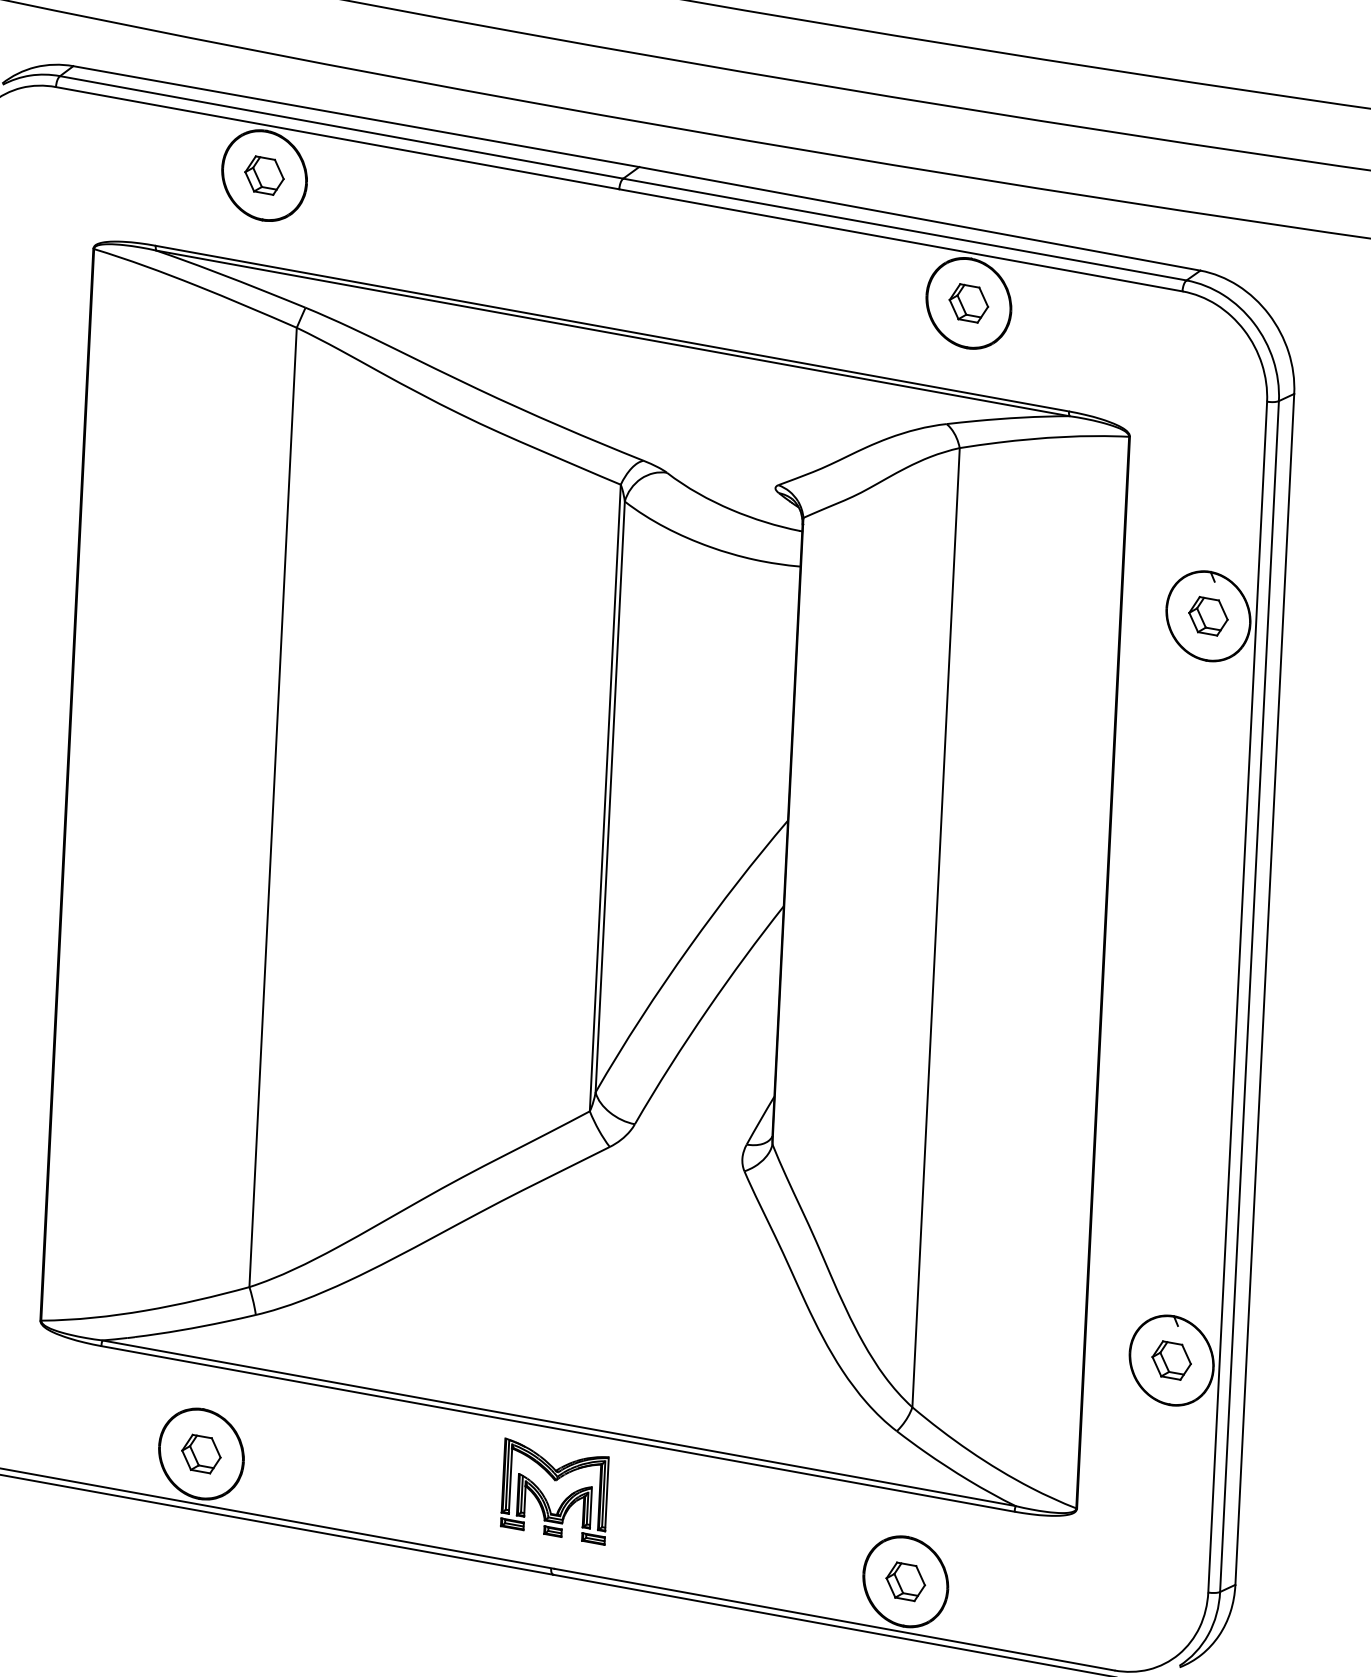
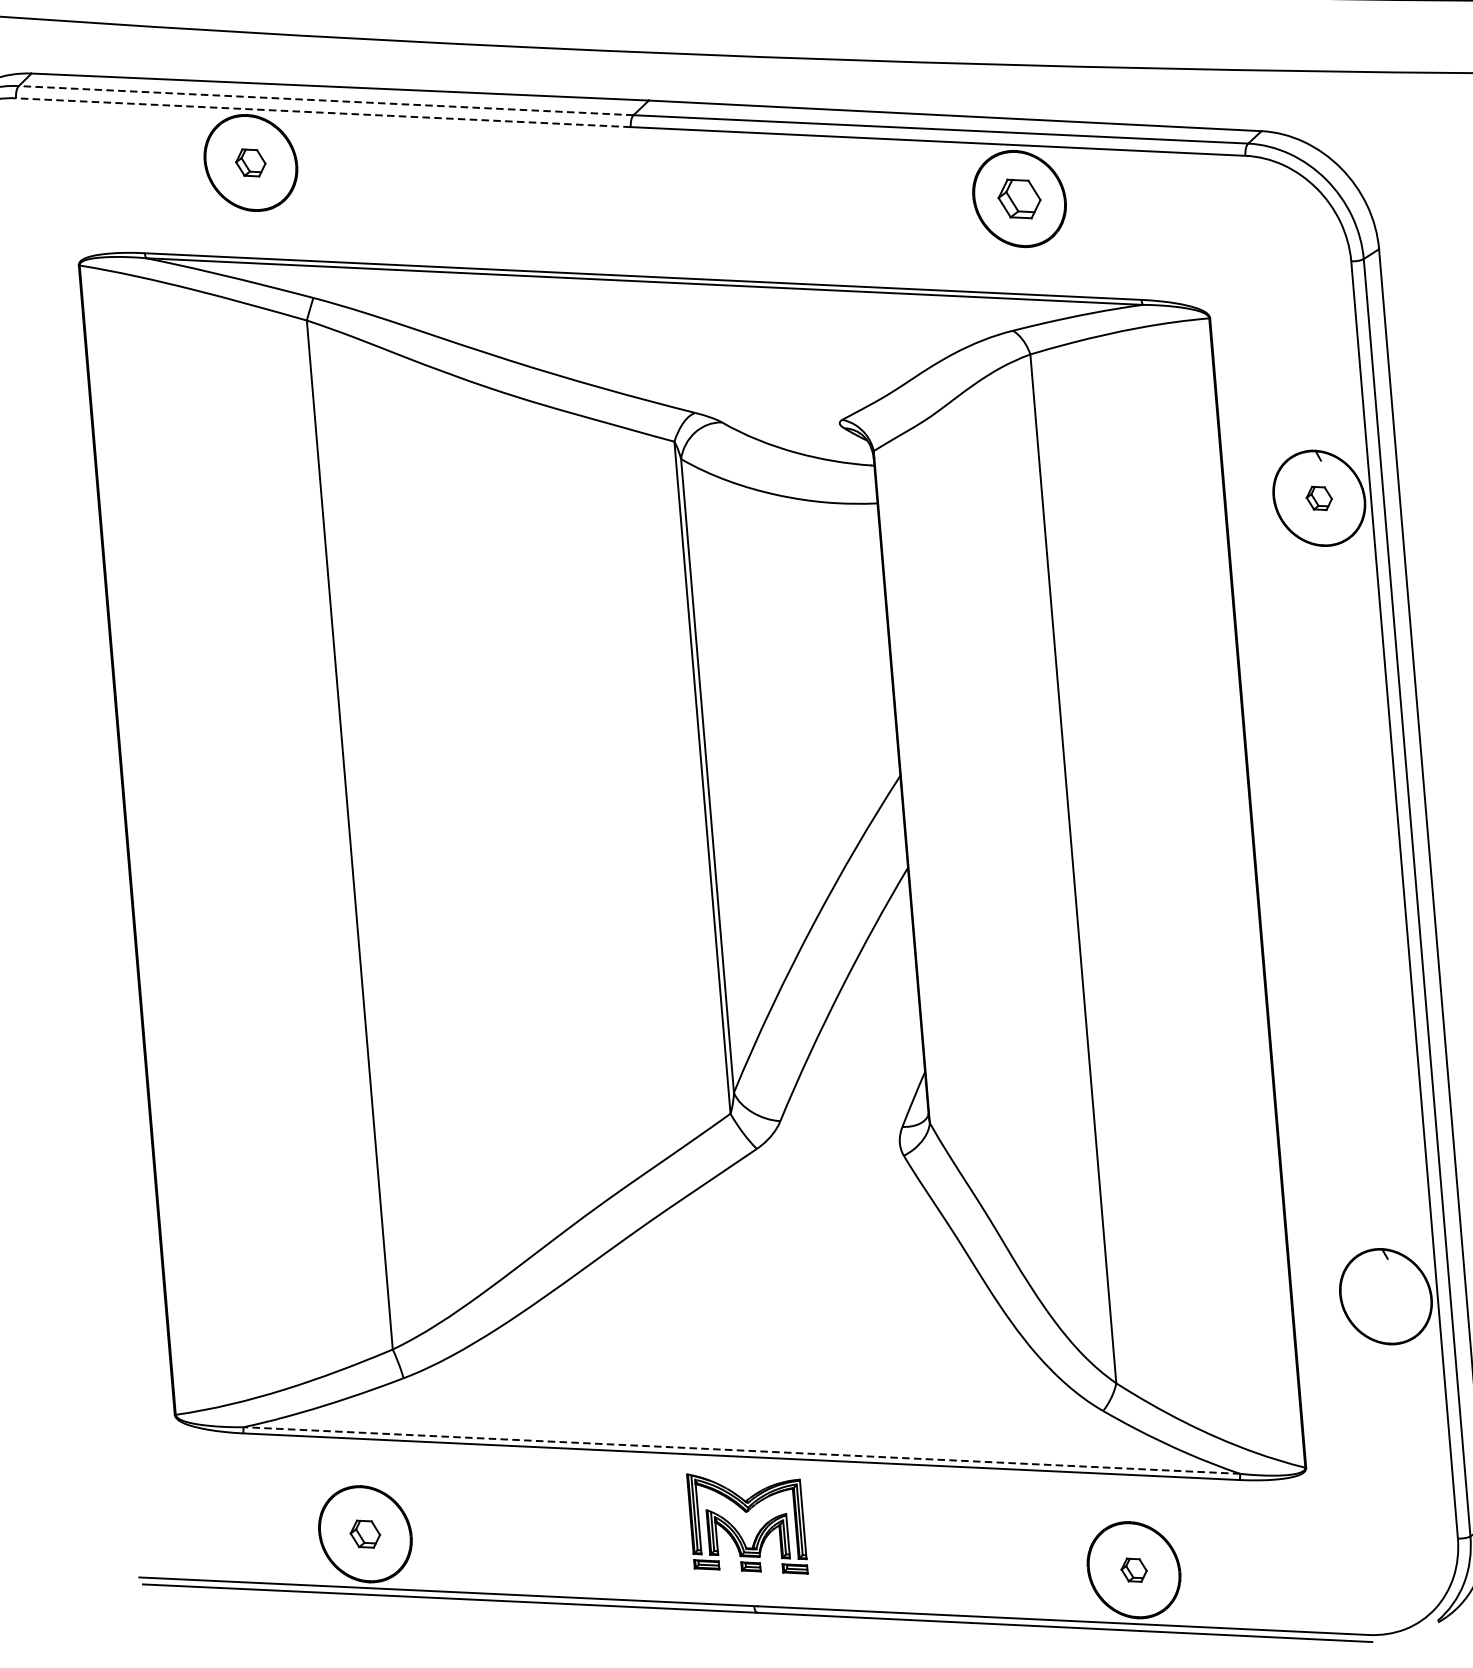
line: (341, 127) -> (326, 100), solid -> dashed
line: (337, 138) -> (323, 113), solid -> dashed
part: (264, 175) -> (250, 162), size x0.7
part: (1208, 616) -> (1319, 498), size x0.6
part: (1171, 1360) -> (1385, 1296), removed
line: (558, 1423) -> (741, 1450), solid -> dashed
part: (201, 1453) -> (365, 1533), size x0.7
part: (905, 1581) -> (1133, 1569), size x0.6

